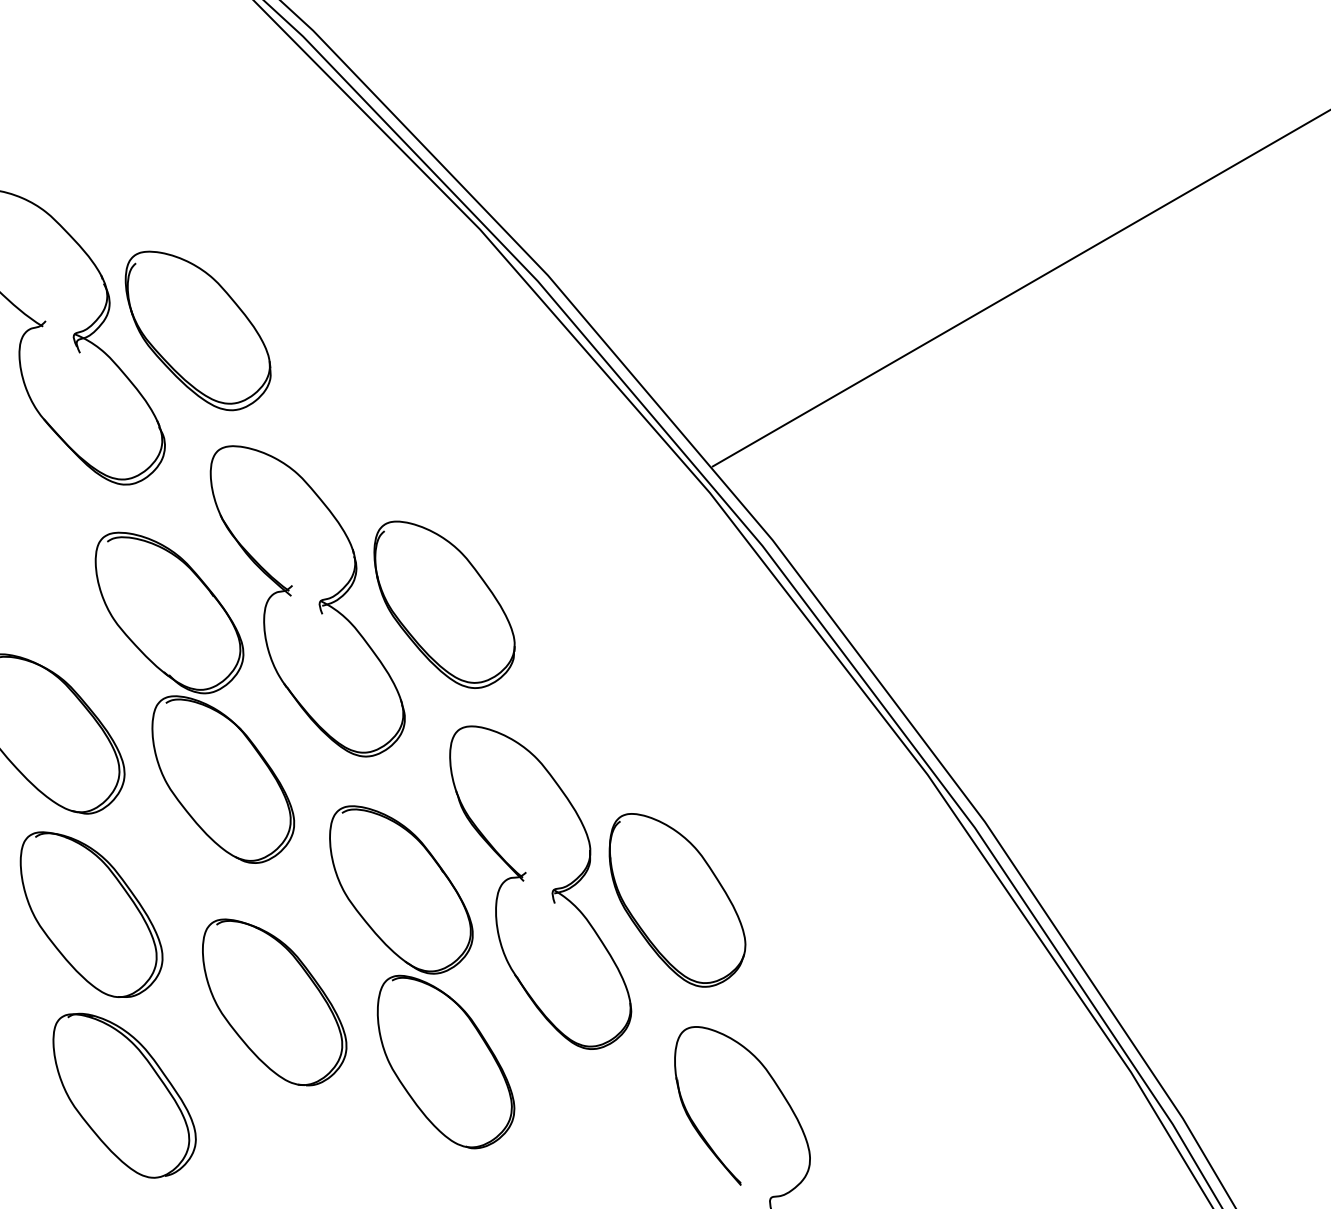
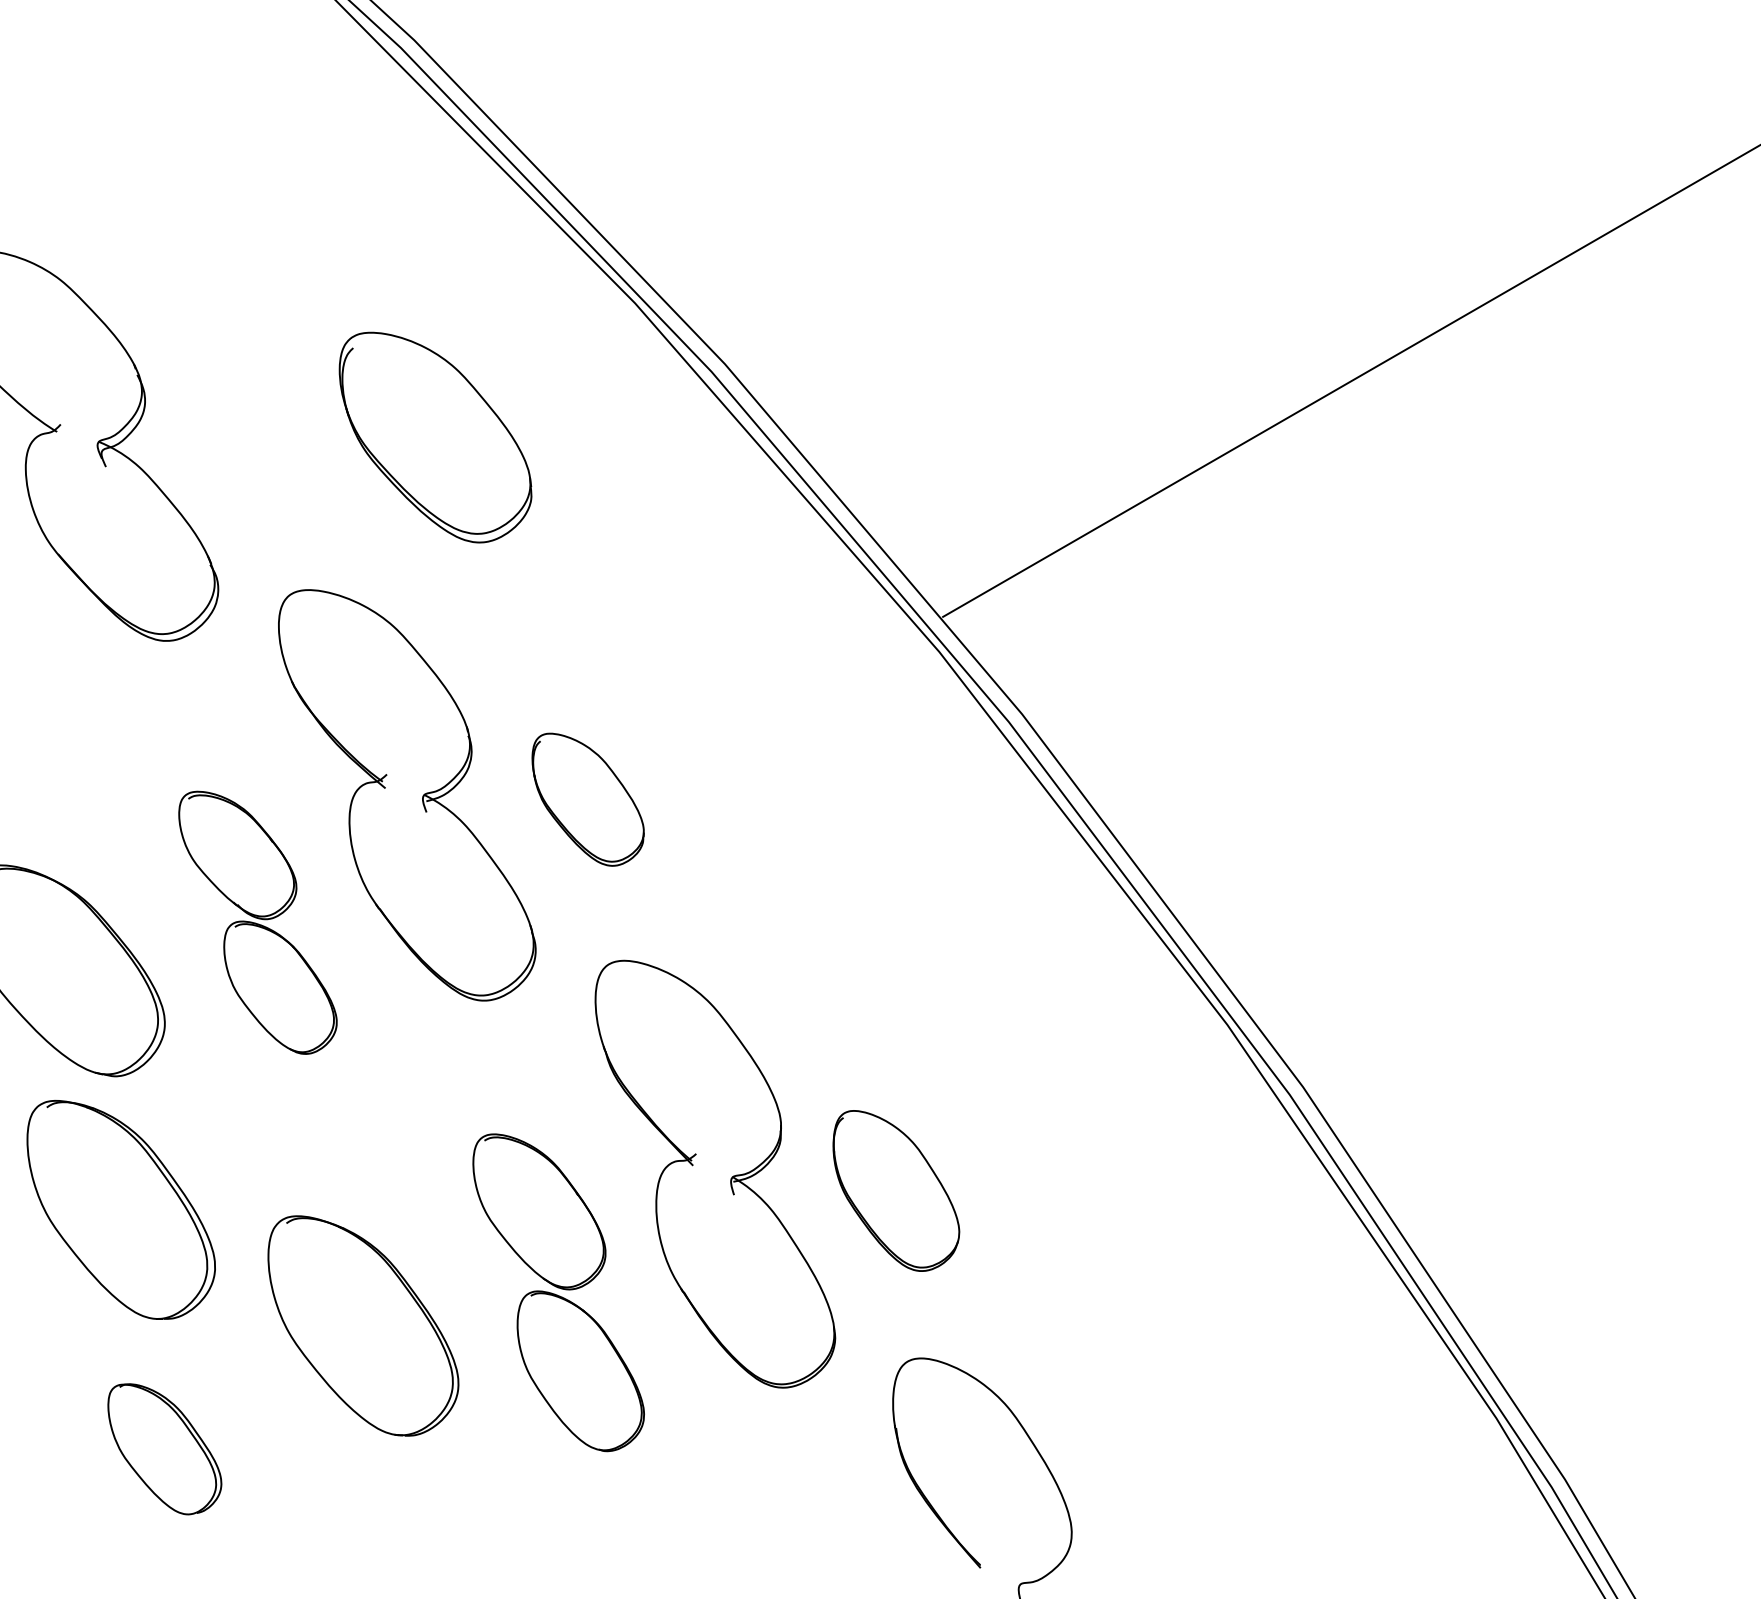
part: (197, 330) -> (434, 436), moved
part: (444, 604) -> (588, 799), size x0.6
part: (194, 697) -> (257, 922), size x0.6
part: (677, 900) -> (896, 1191), size x0.7
part: (422, 977) -> (559, 1292), size x0.7
part: (124, 1095) -> (164, 1449), size x0.6

